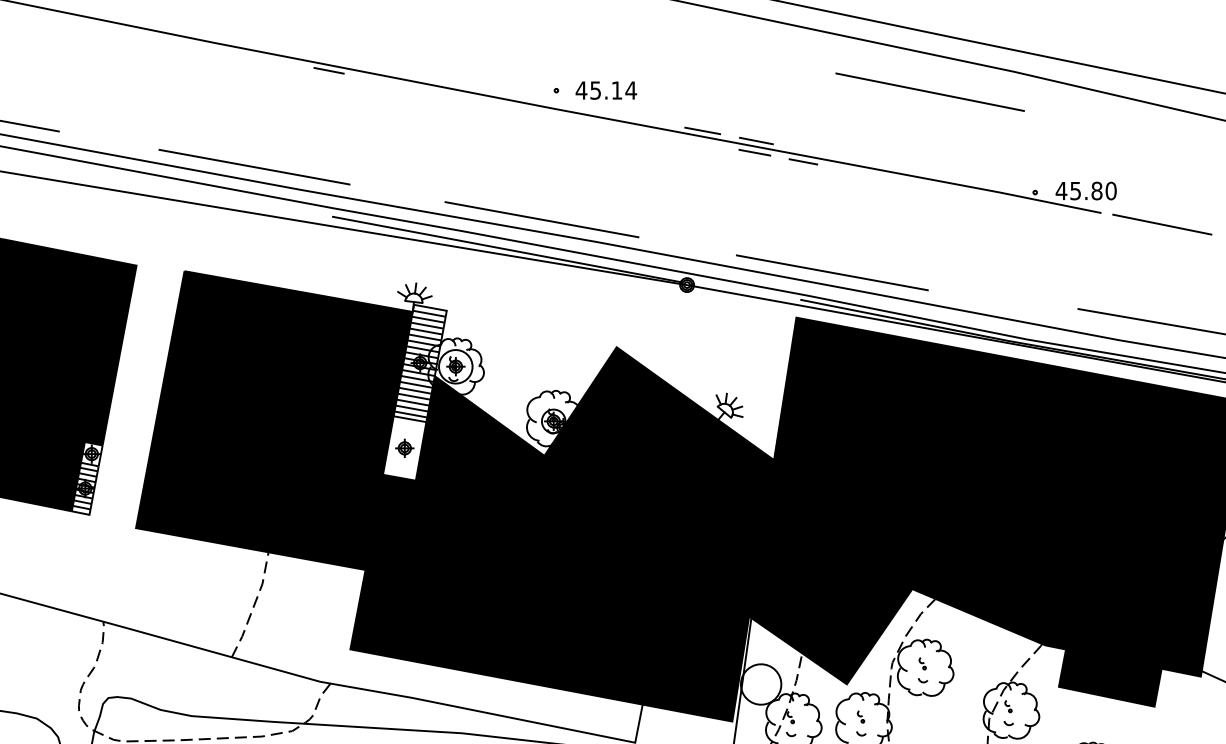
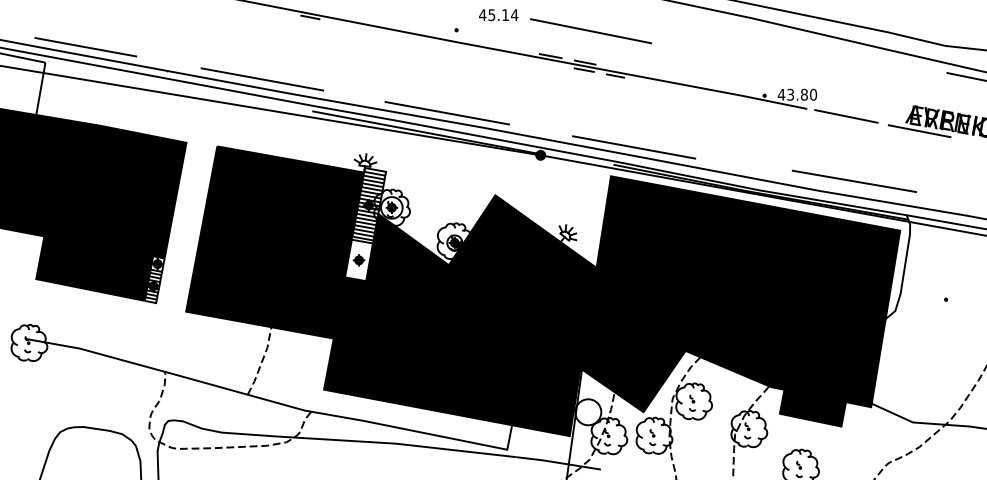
text: (606, 91) -> (498, 15), moved
line: (929, 92) -> (590, 31), moved
text: (1075, 189) -> (790, 93), 45.80 -> 43.80

